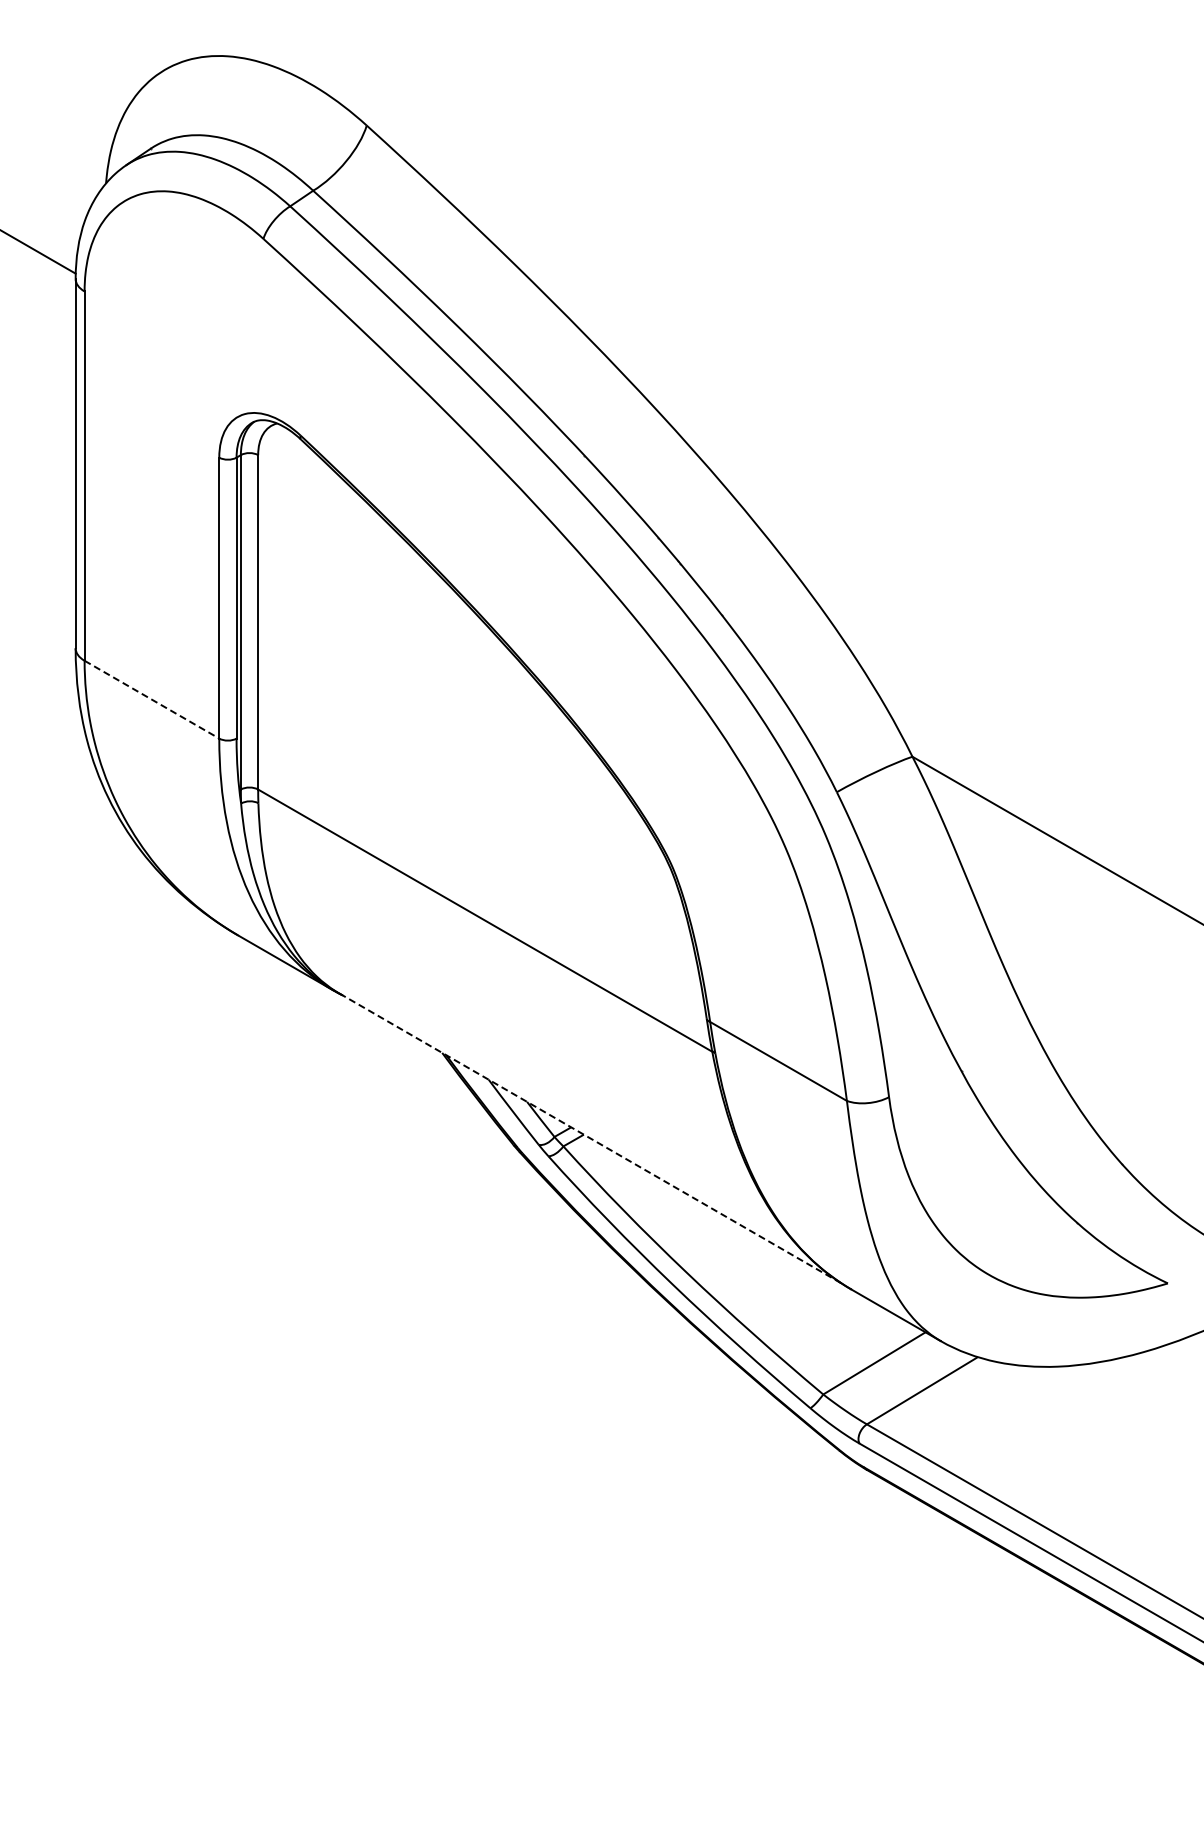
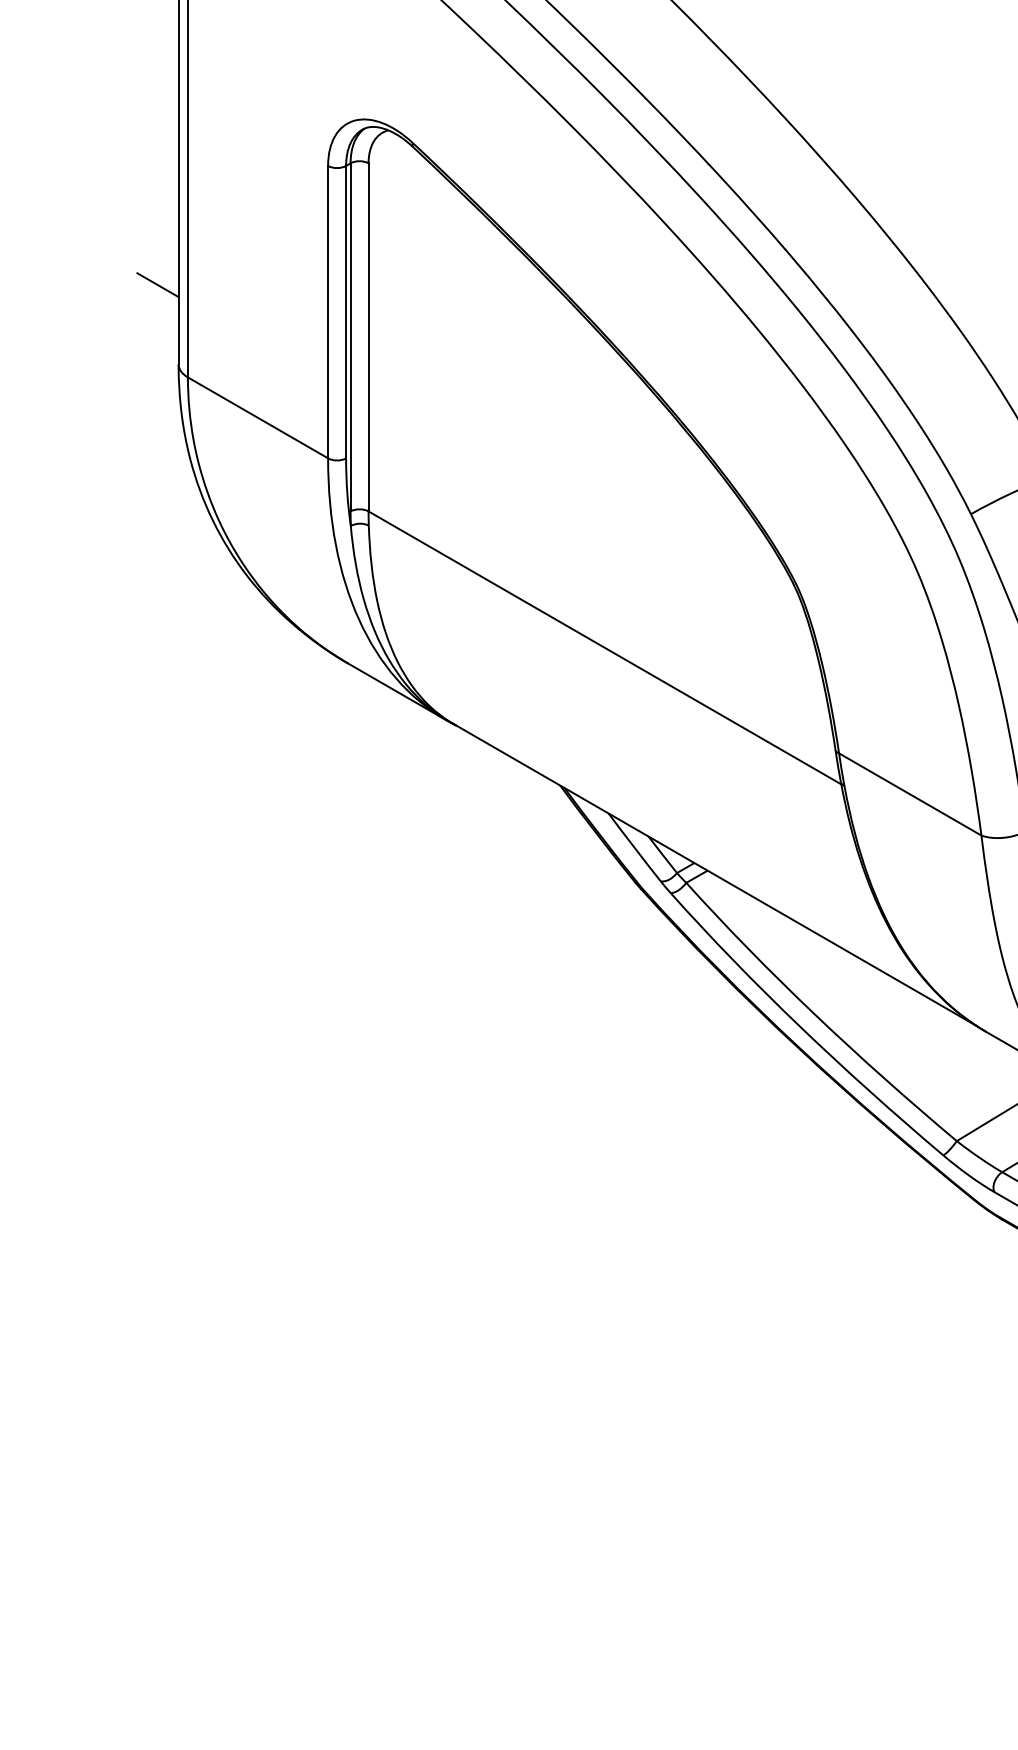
line: (55, 571) -> (157, 284), added
line: (151, 699) -> (257, 417), dashed -> solid
line: (590, 1138) -> (714, 874), dashed -> solid

